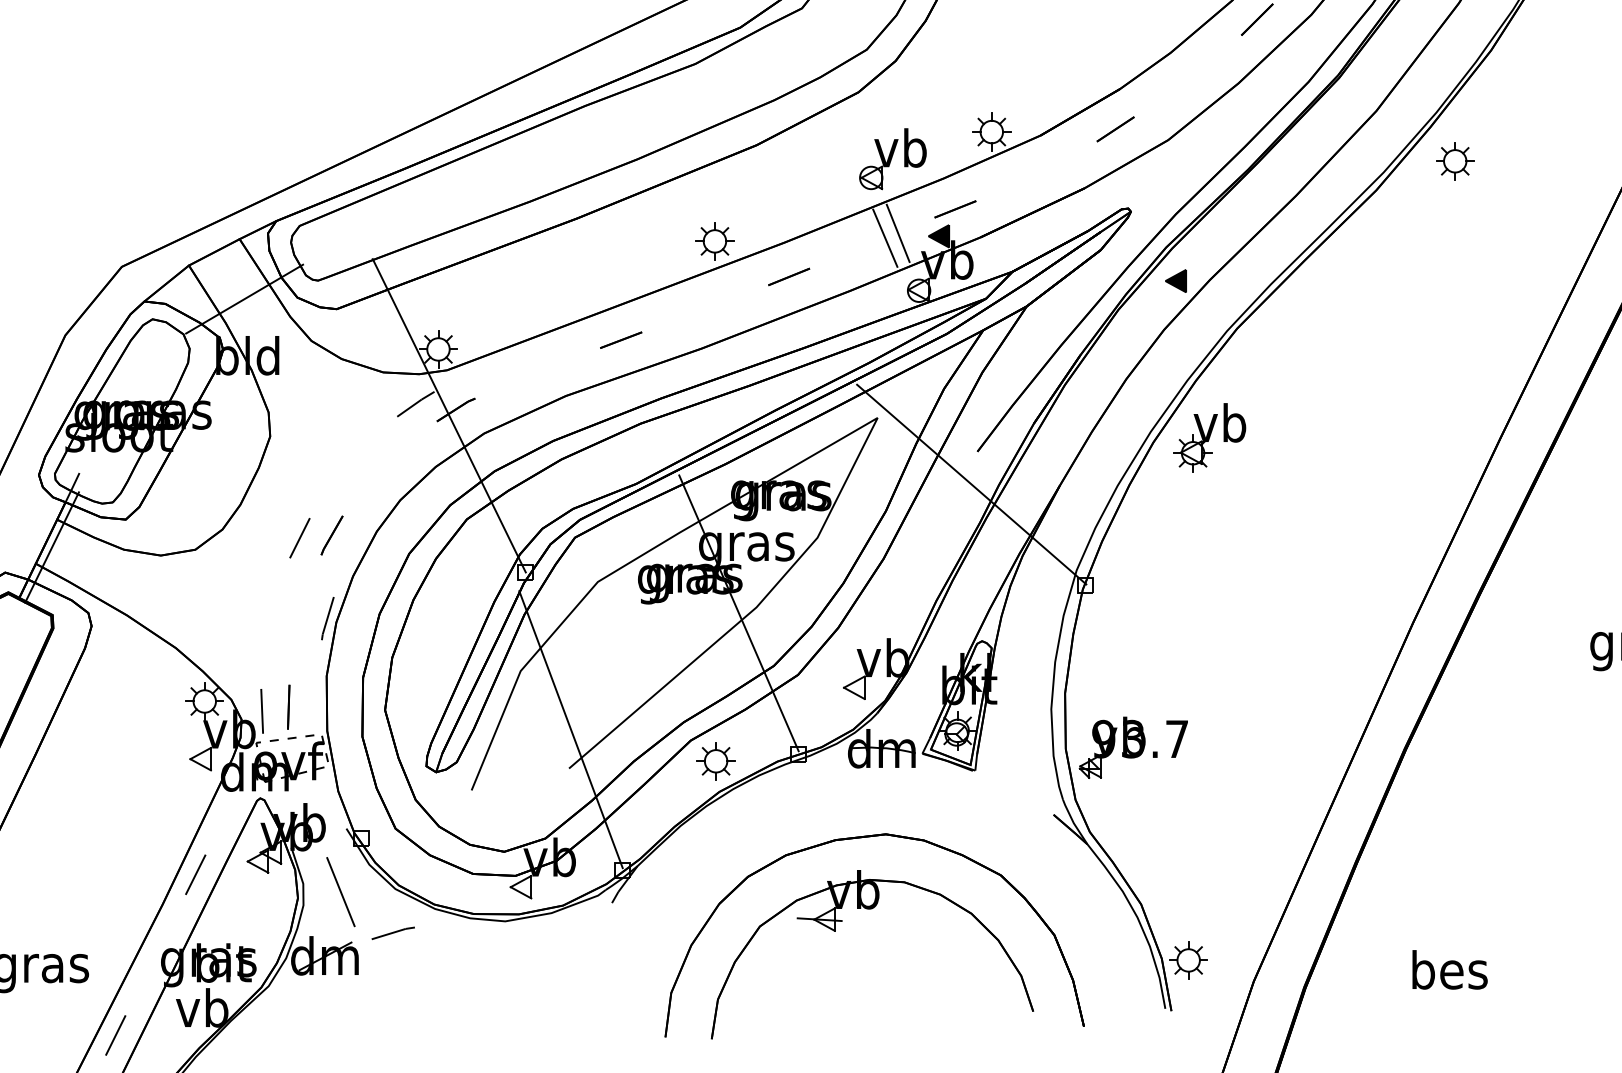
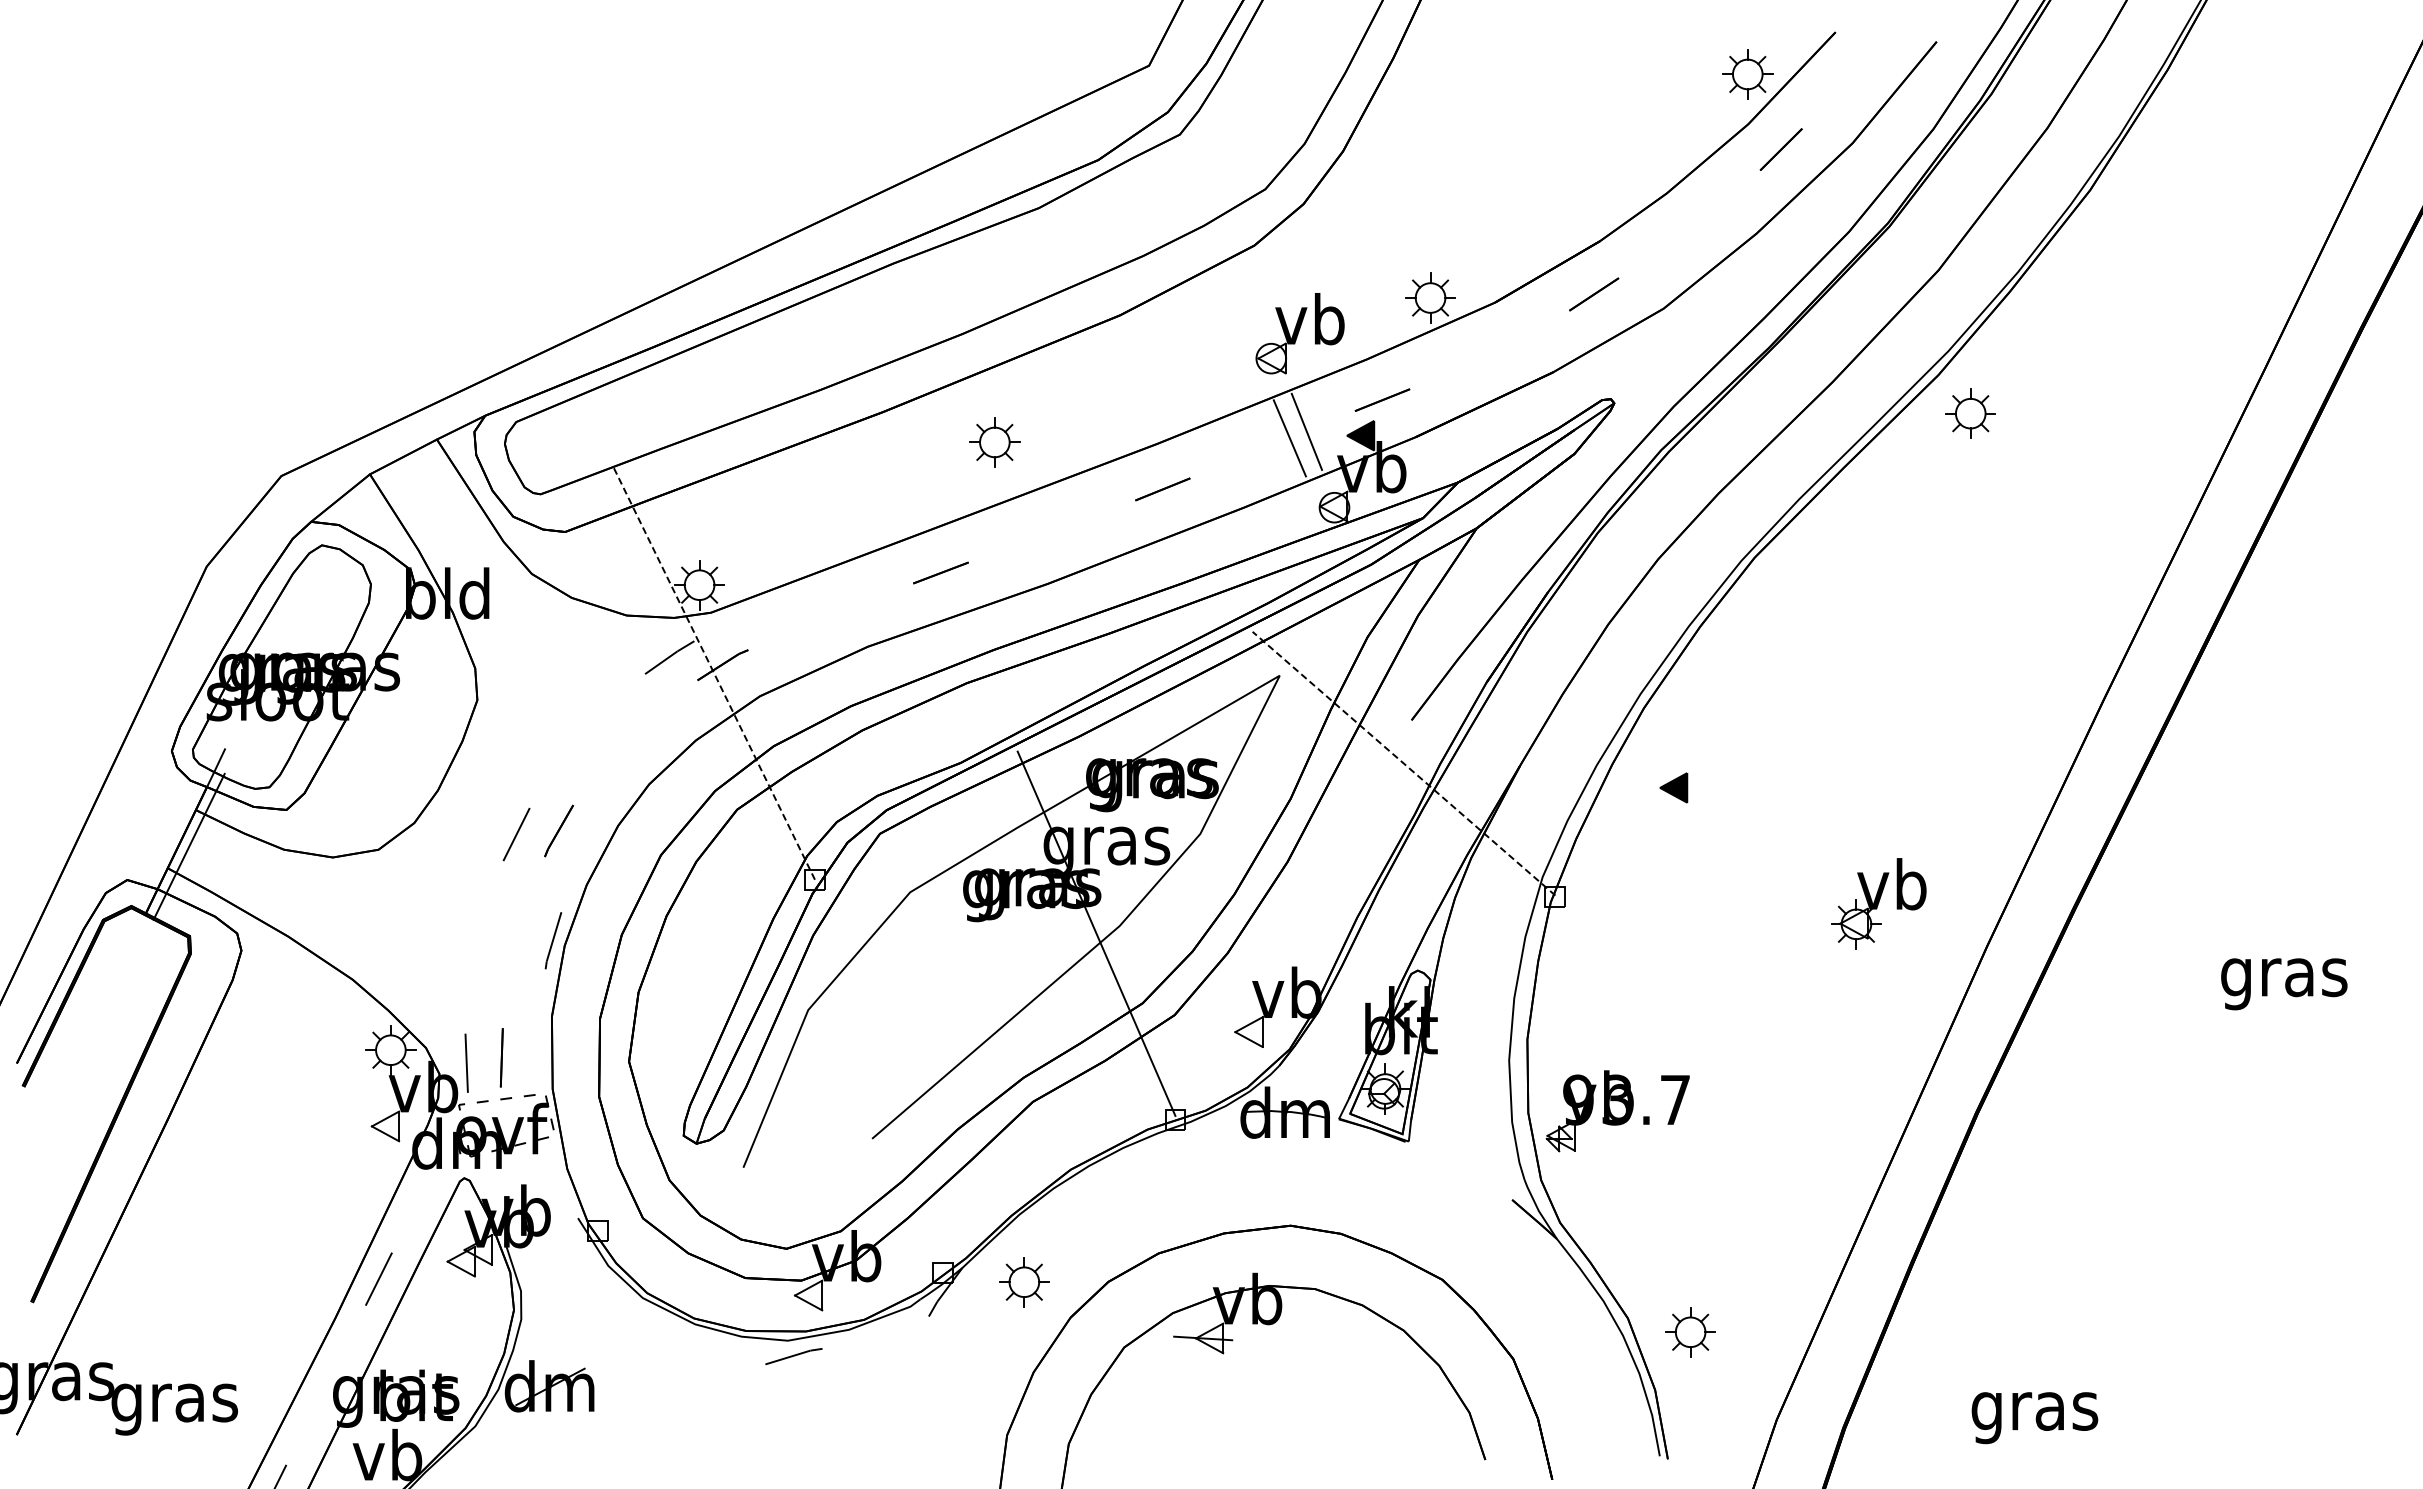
part: (1455, 161) -> (1970, 413), moved
part: (714, 241) -> (994, 442), moved
part: (1175, 280) -> (1673, 787), moved
line: (244, 298) -> (443, 518), removed
line: (448, 415) -> (713, 672), solid -> dashed
part: (1209, 437) -> (1878, 903), moved
line: (972, 484) -> (1404, 763), solid -> dashed
line: (570, 729) -> (874, 1087), removed
part: (716, 761) -> (1024, 1282), moved
line: (340, 891) -> (570, 1301), removed
line: (392, 933) -> (793, 1356), moved
part: (1188, 960) -> (1690, 1332), moved
text: (1448, 974) -> (2034, 1411), bes -> gras

